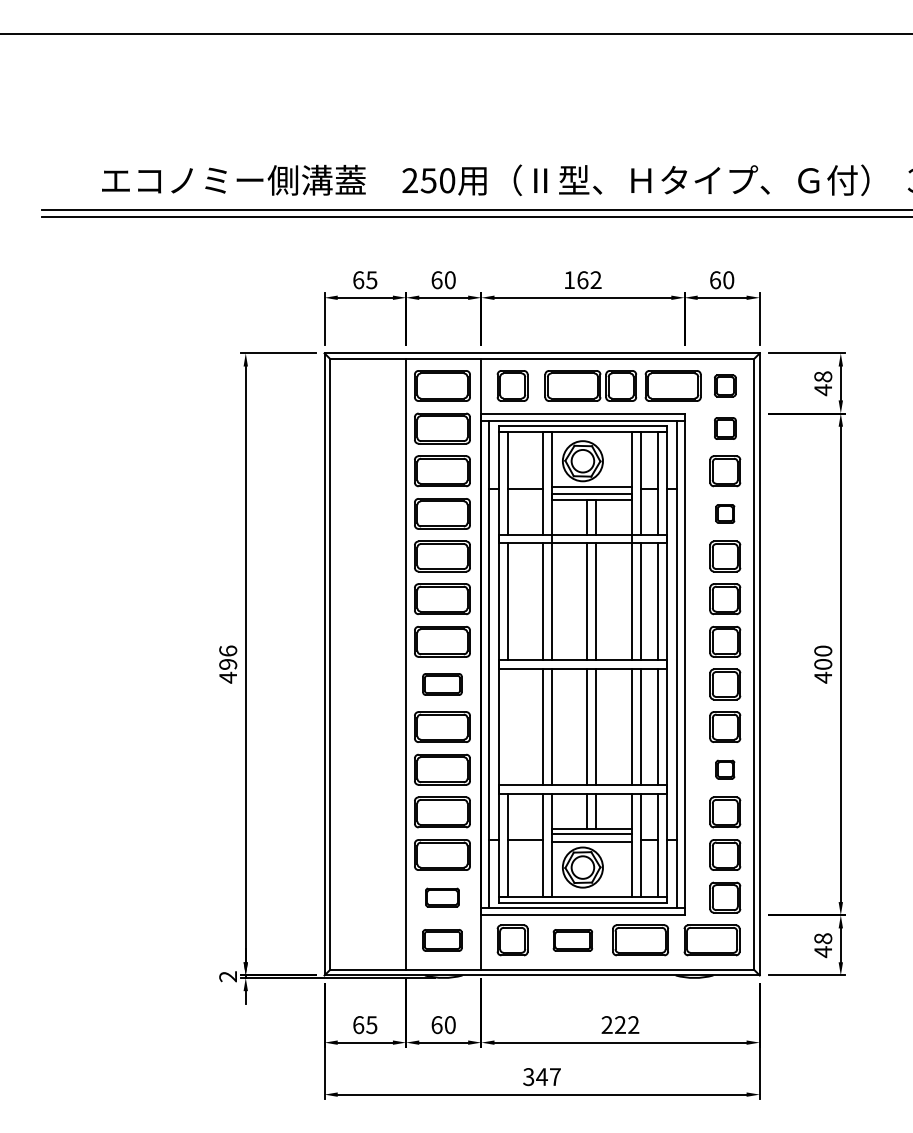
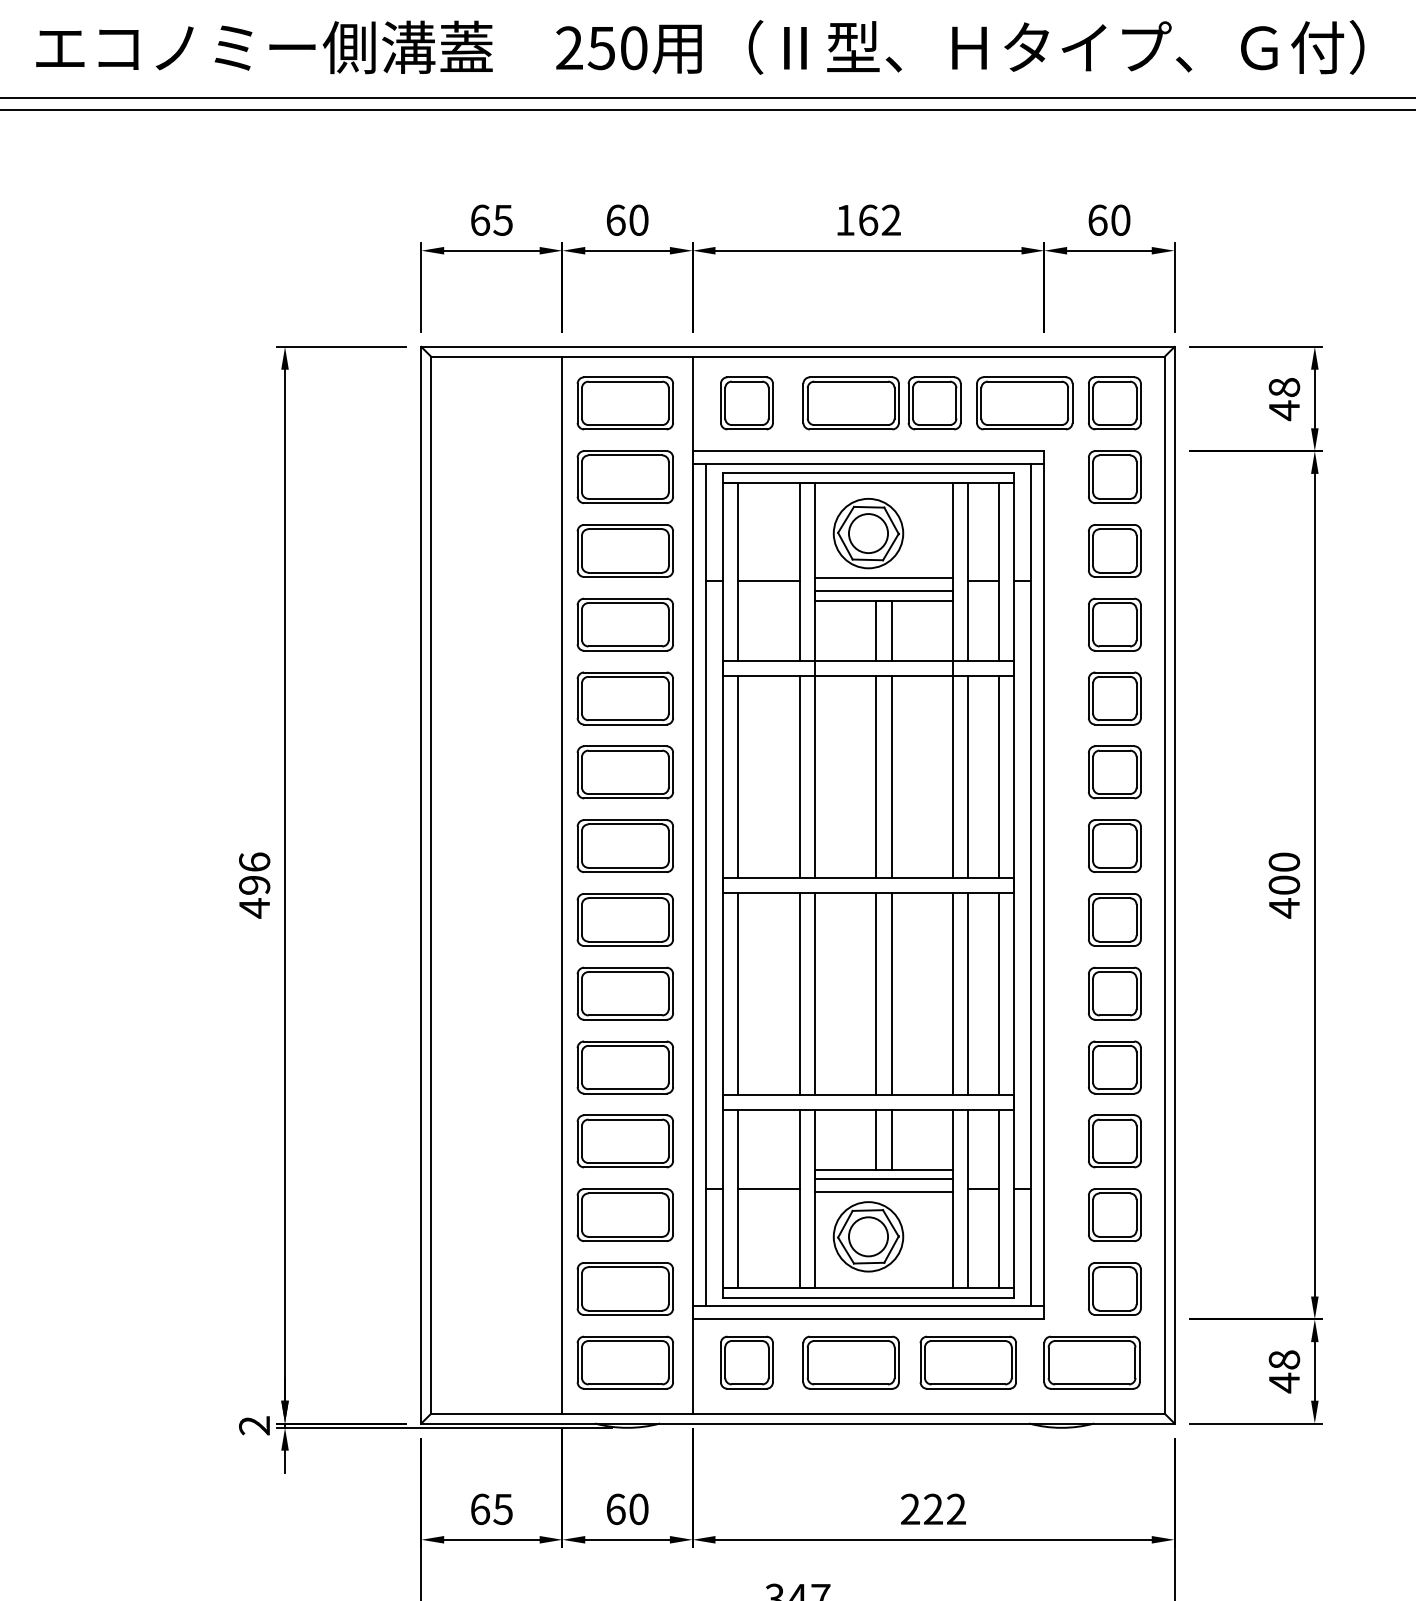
part: (725, 385) -> (1115, 402), size x1.43
part: (725, 428) -> (1115, 476), size x1.43
part: (725, 513) -> (1115, 624), size x1.67
part: (442, 684) -> (625, 919), size x1.43
line: (507, 726) -> (737, 992), added
part: (725, 769) -> (1115, 1067), size x1.67
part: (442, 897) -> (625, 1288), size x1.67
part: (442, 940) -> (625, 1363), size x1.43
part: (572, 940) -> (850, 1363), size x1.43

